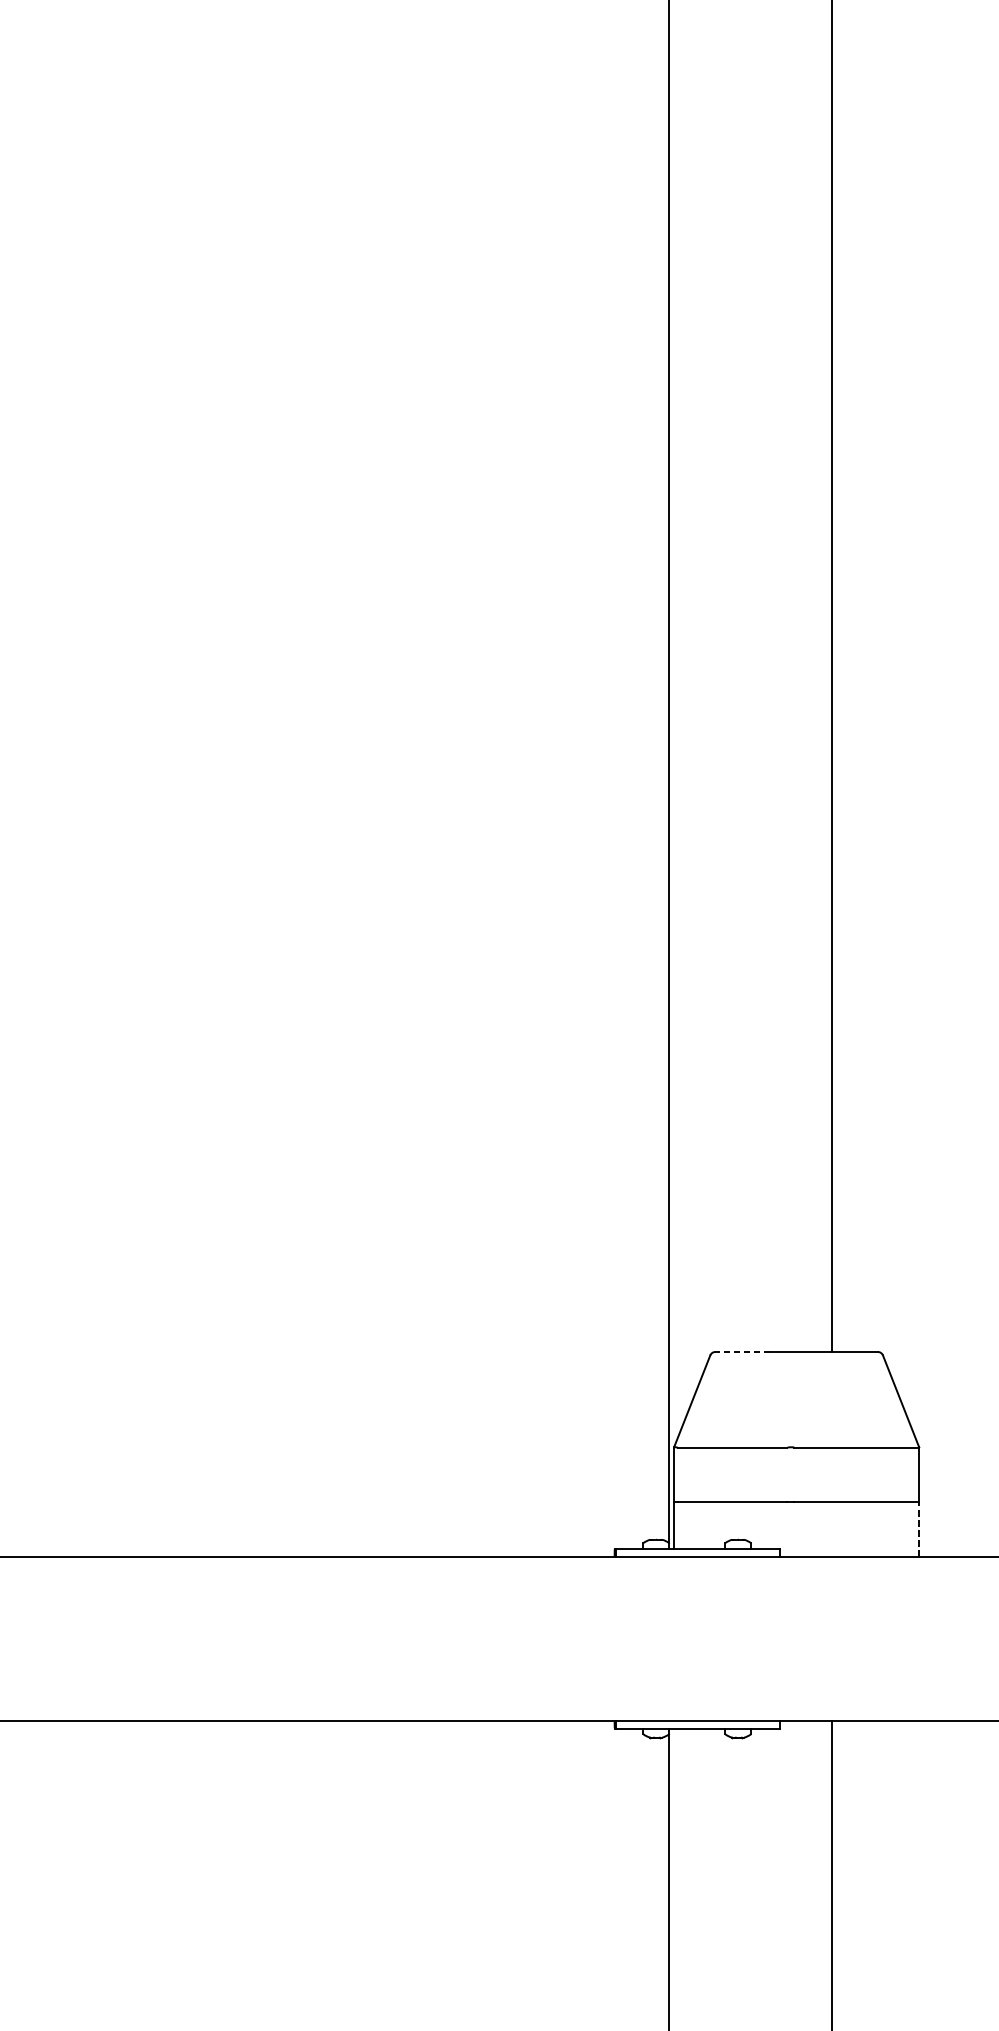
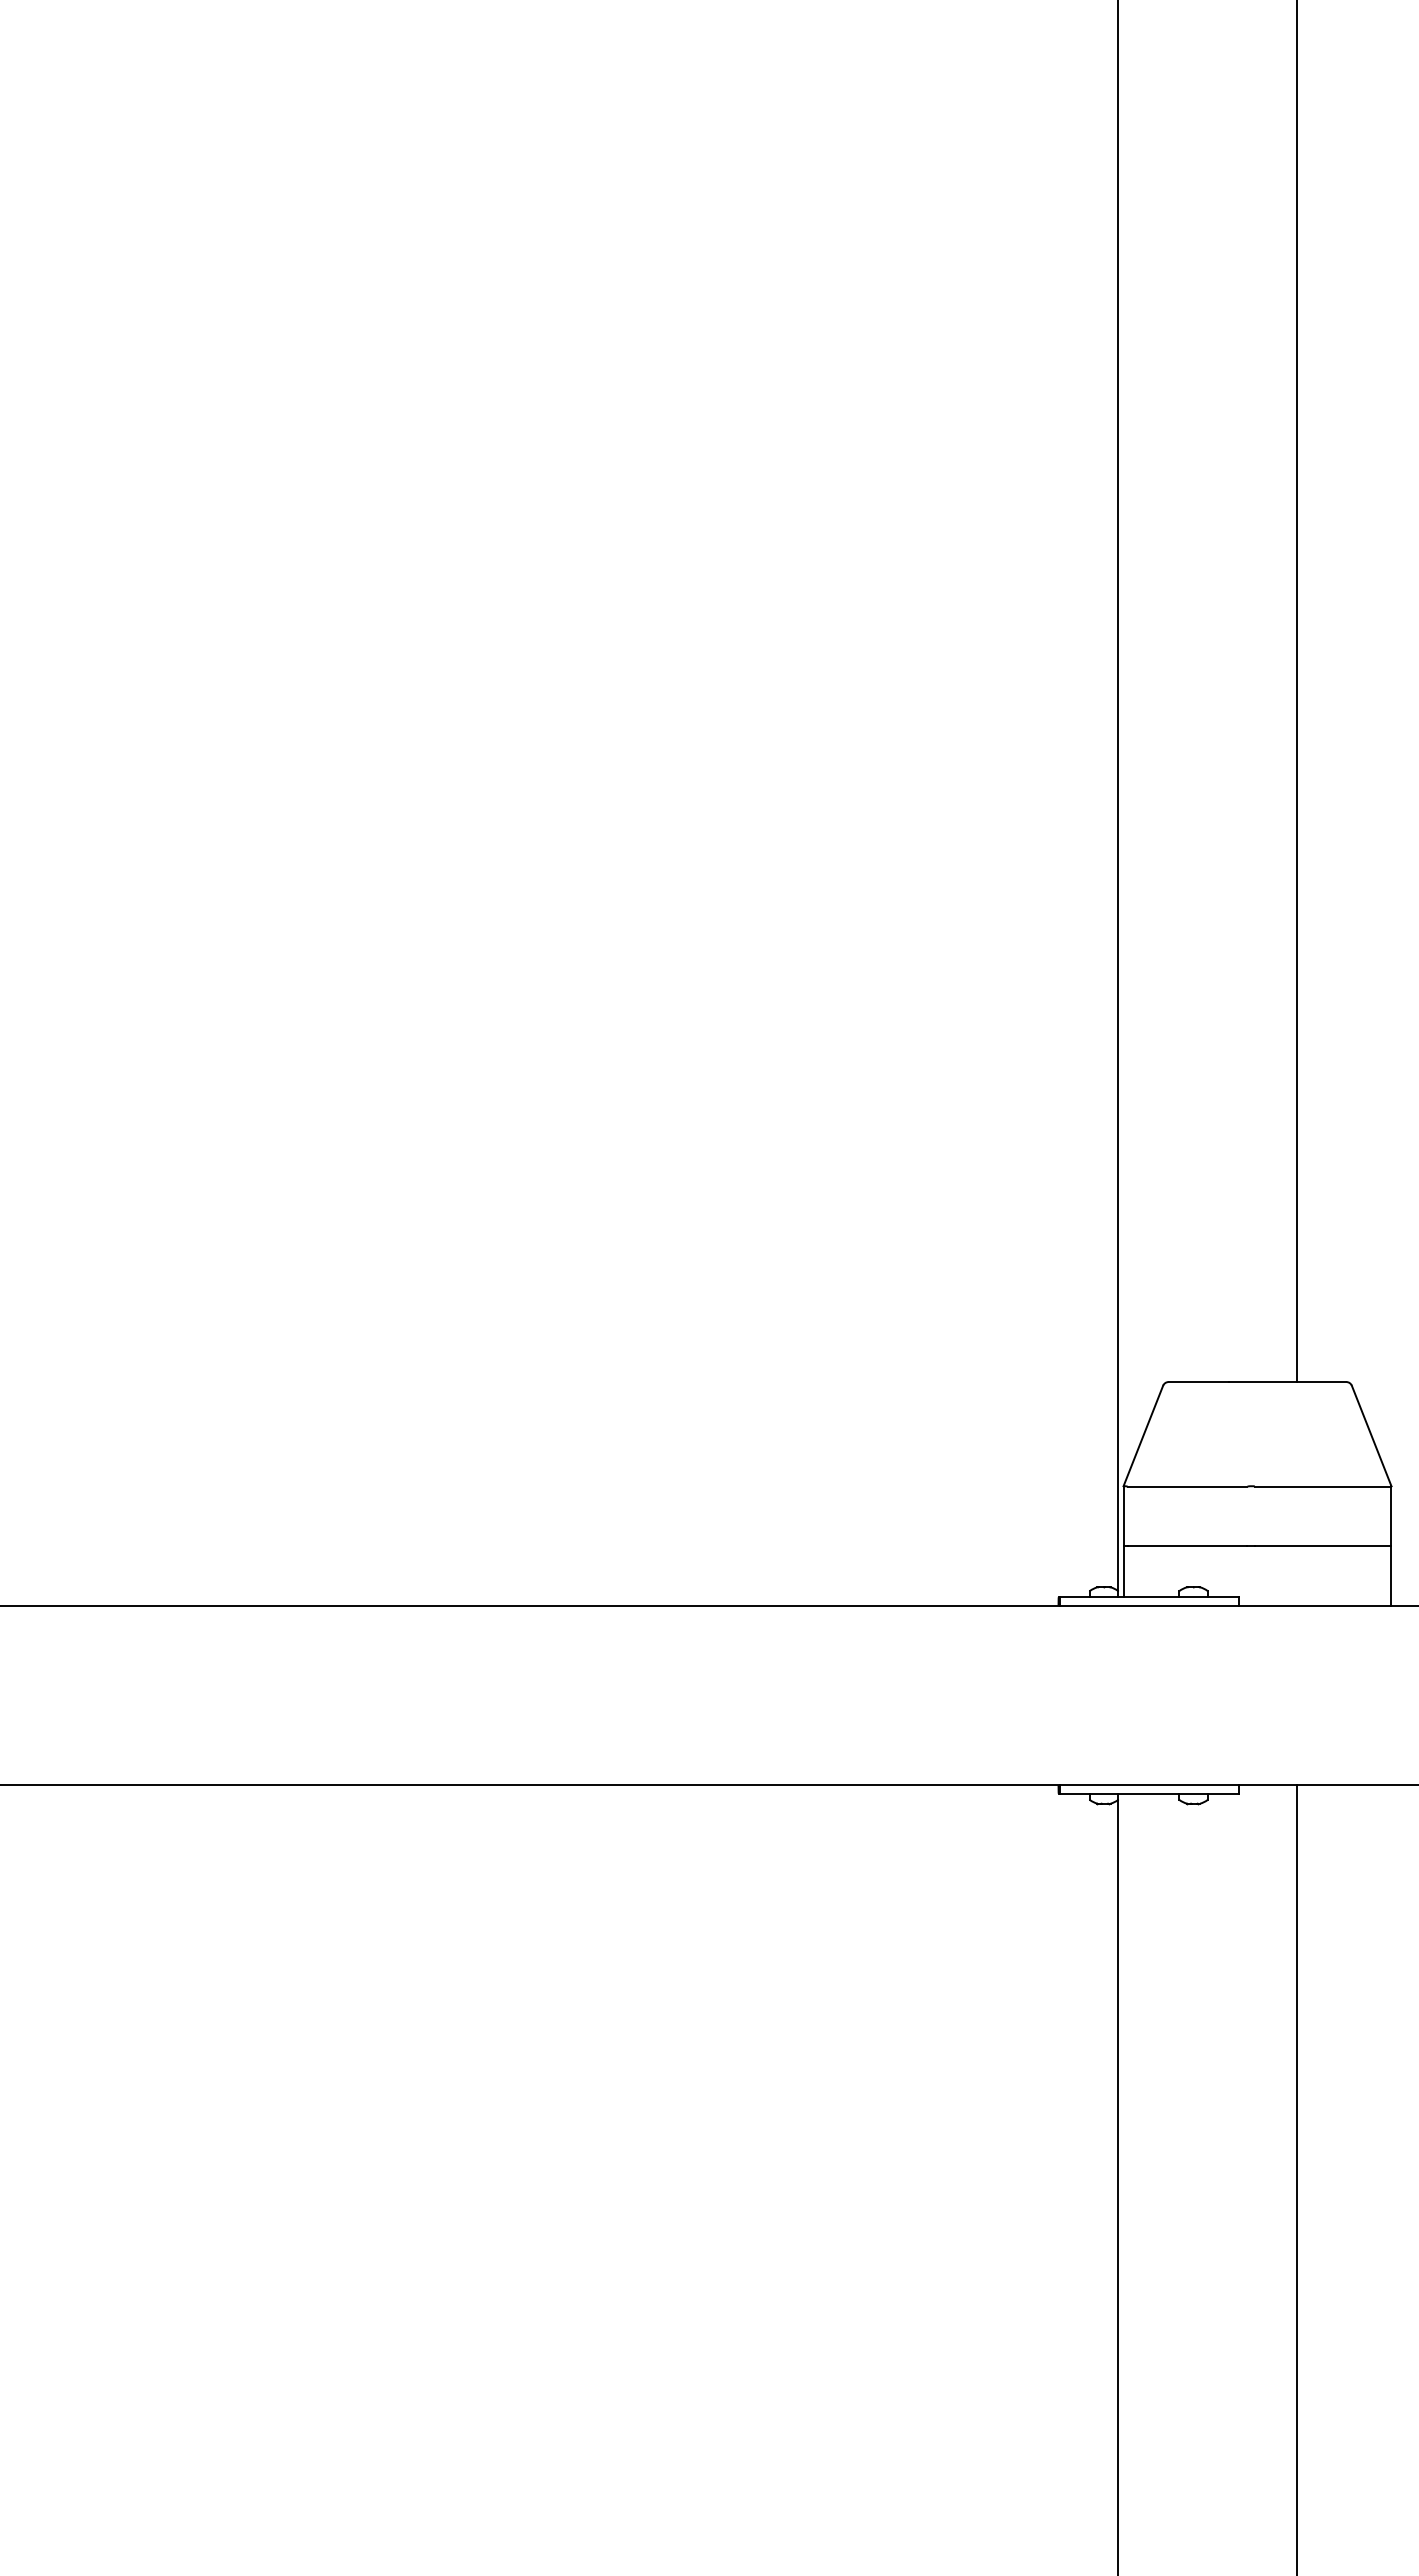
line: (742, 1352) -> (1198, 1382), dashed -> solid
line: (919, 1529) -> (1391, 1576), dashed -> solid

